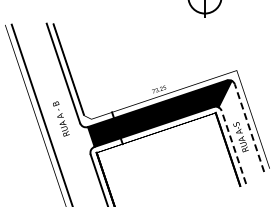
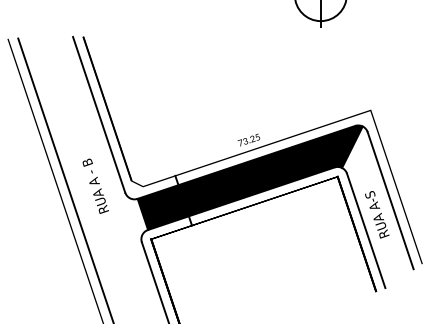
line: (249, 127) -> (390, 199), dashed -> solid
line: (233, 147) -> (365, 230), dashed -> solid

